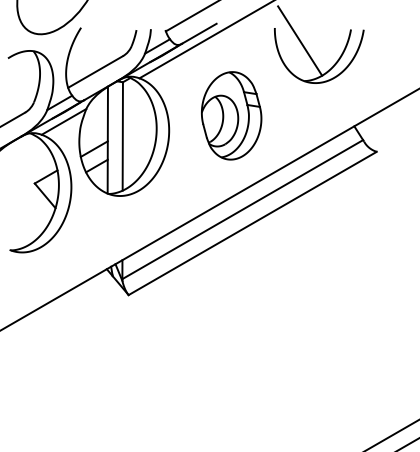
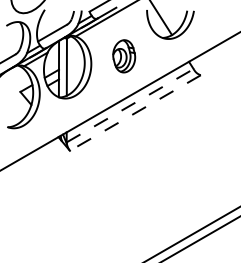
part: (230, 116) -> (123, 56), size x0.7
line: (243, 209) -> (130, 105), solid -> dashed
line: (252, 224) -> (135, 113), solid -> dashed

